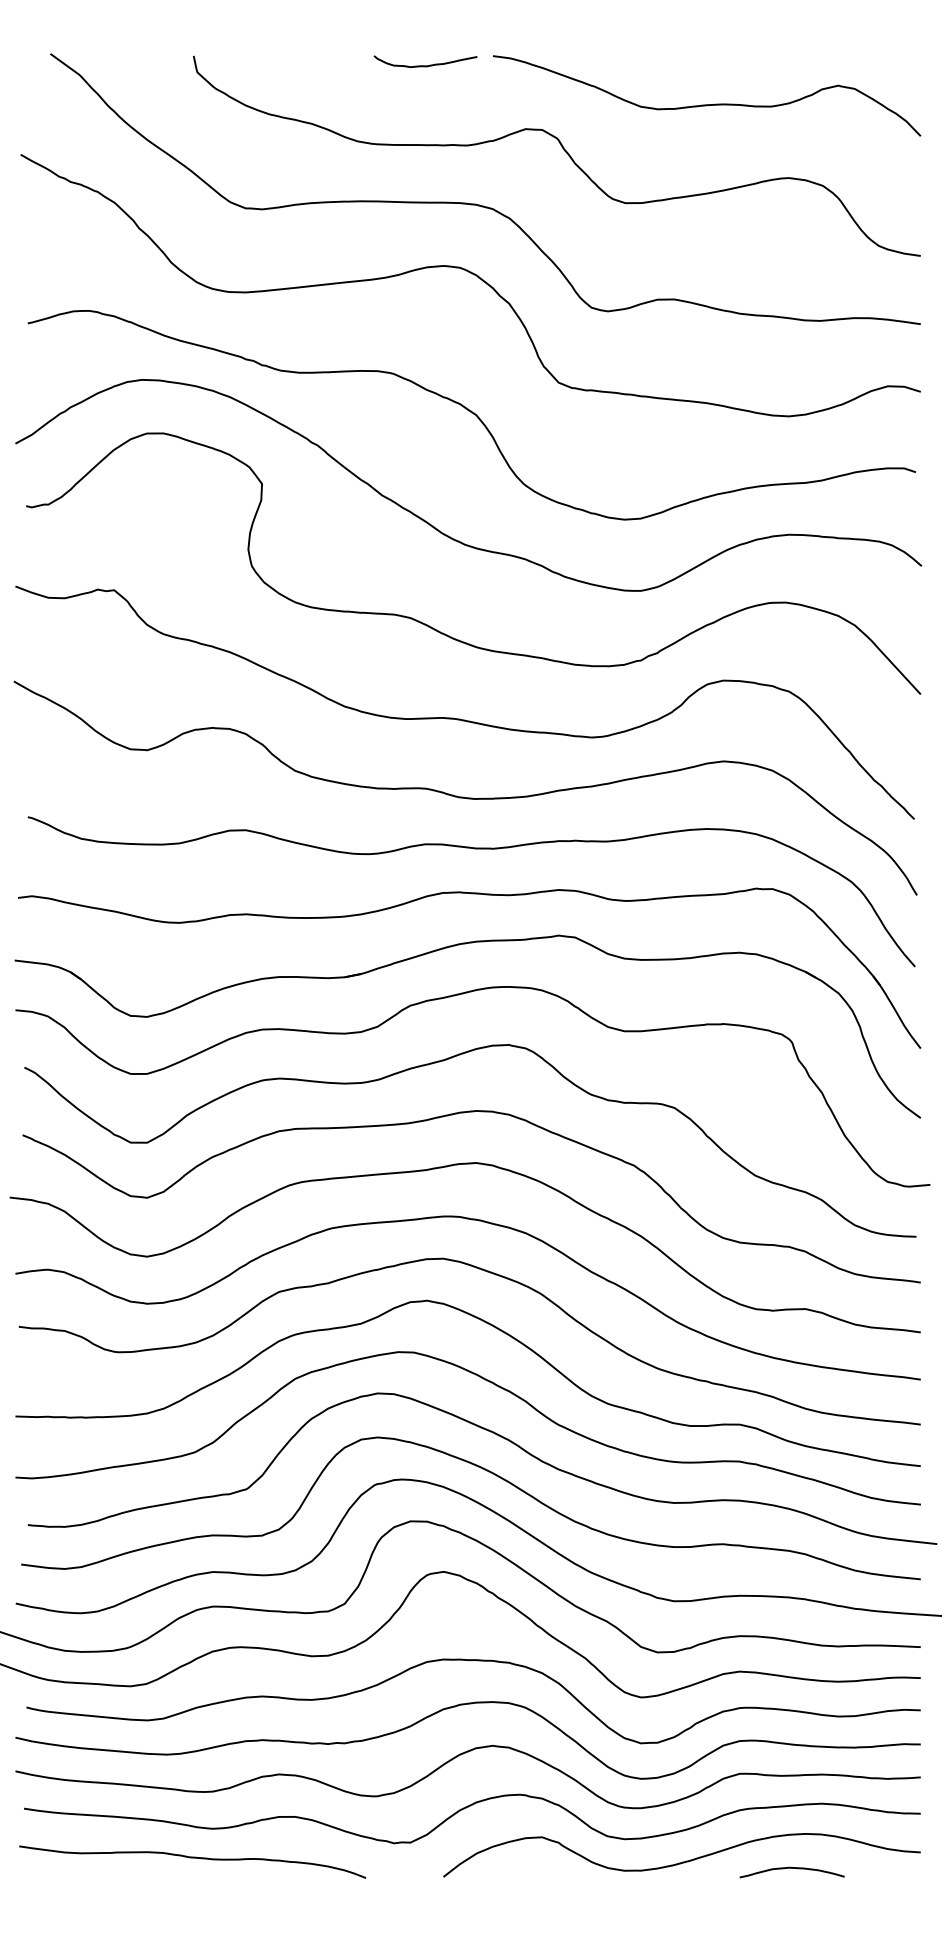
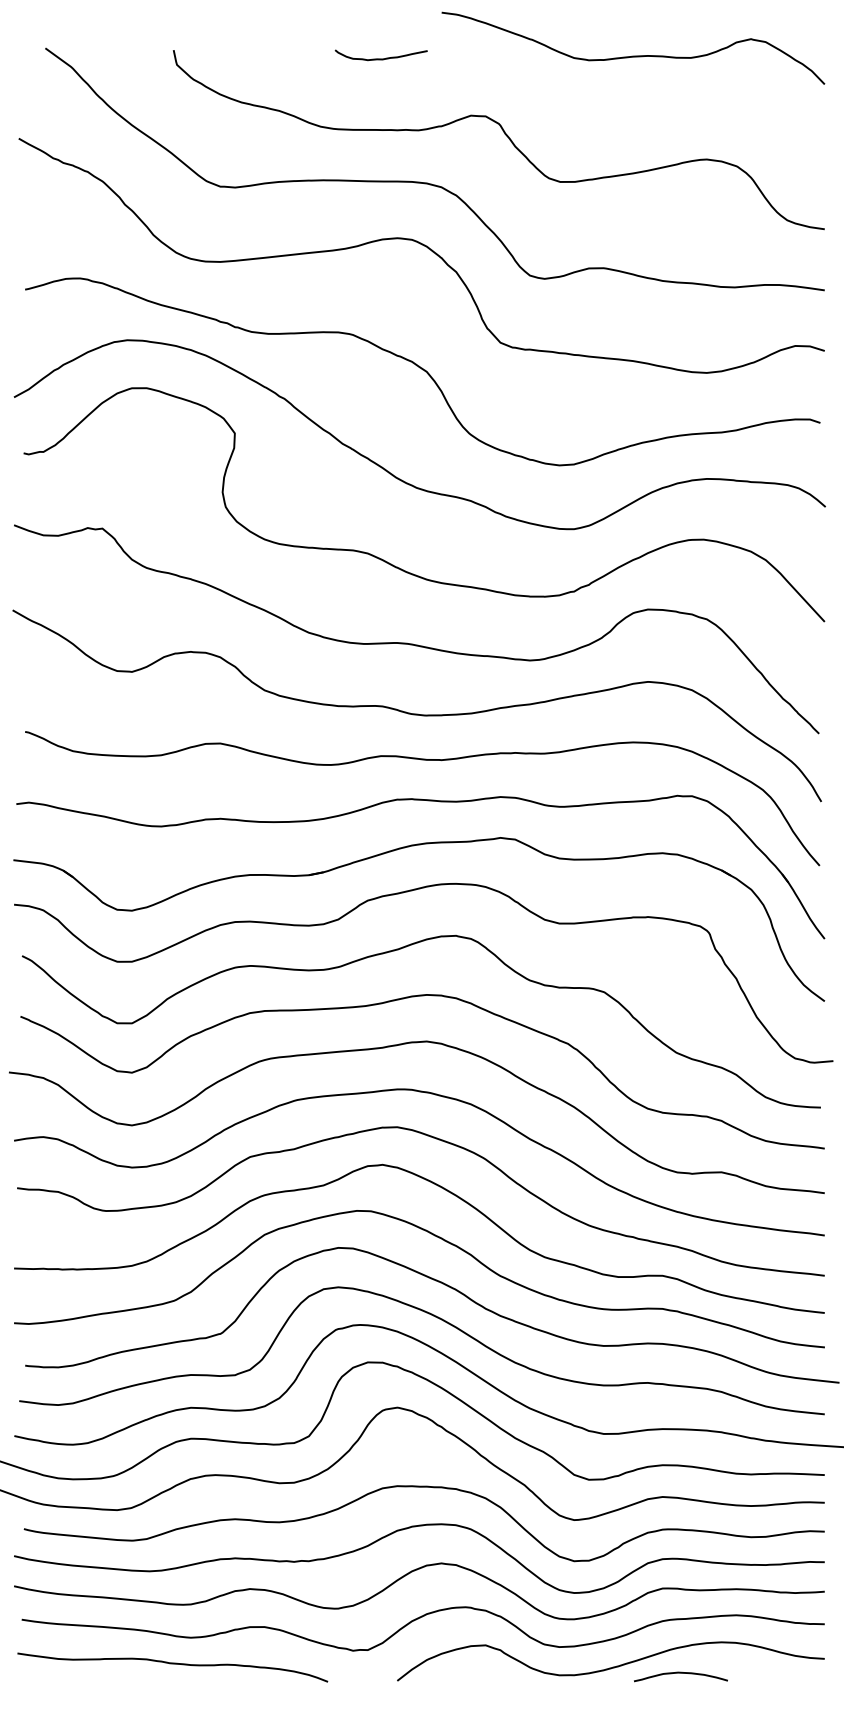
curve: (707, 104) -> (633, 56), moved
curve: (791, 1868) -> (680, 1673), moved

